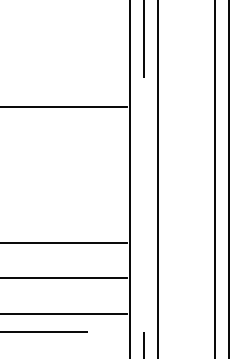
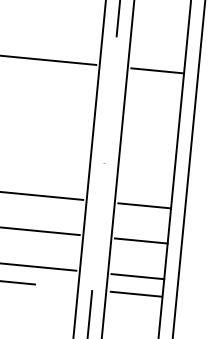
line: (187, 107) -> (156, 70), added
line: (187, 242) -> (143, 205), added
line: (187, 278) -> (140, 241), added
line: (187, 314) -> (136, 277), added
line: (187, 331) -> (135, 293), added

